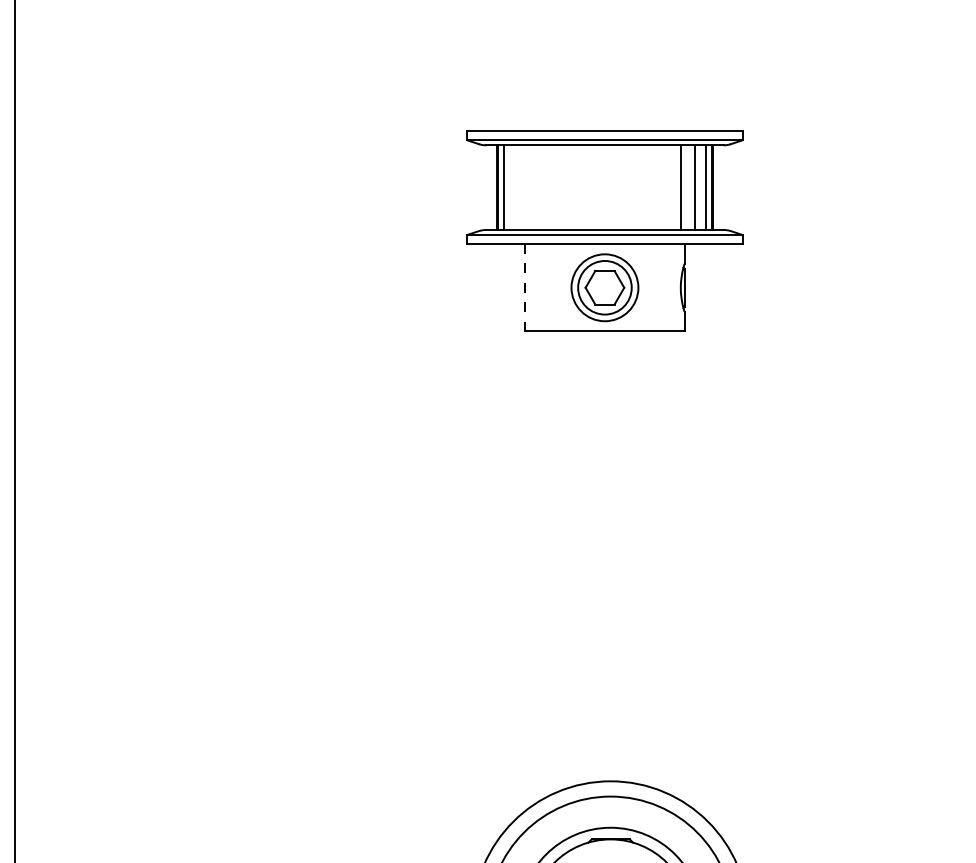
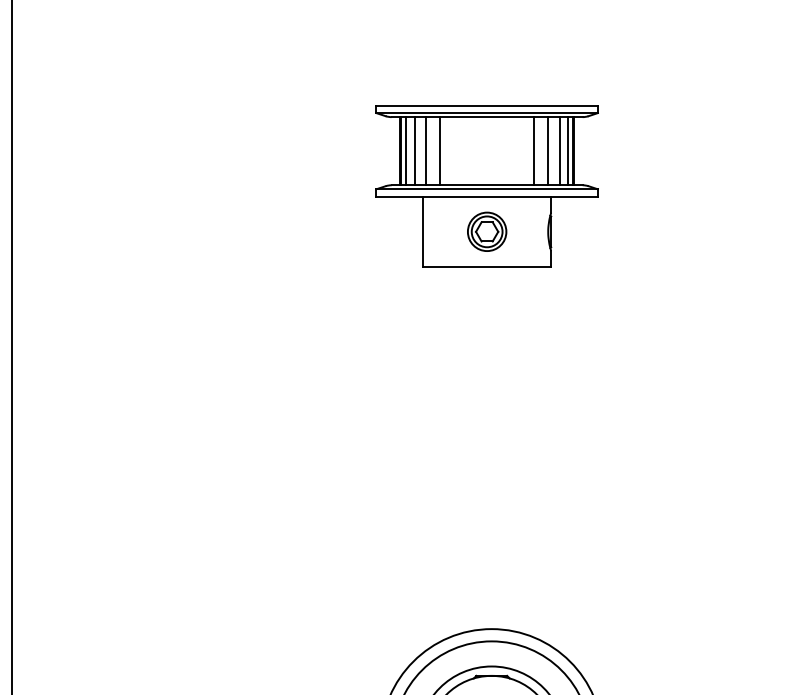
line: (514, 187) -> (414, 151), added
line: (529, 187) -> (426, 151), added
line: (546, 187) -> (440, 151), added
line: (663, 187) -> (534, 151), added
line: (525, 287) -> (423, 231), dashed -> solid
part: (604, 287) -> (486, 231), size x0.71

